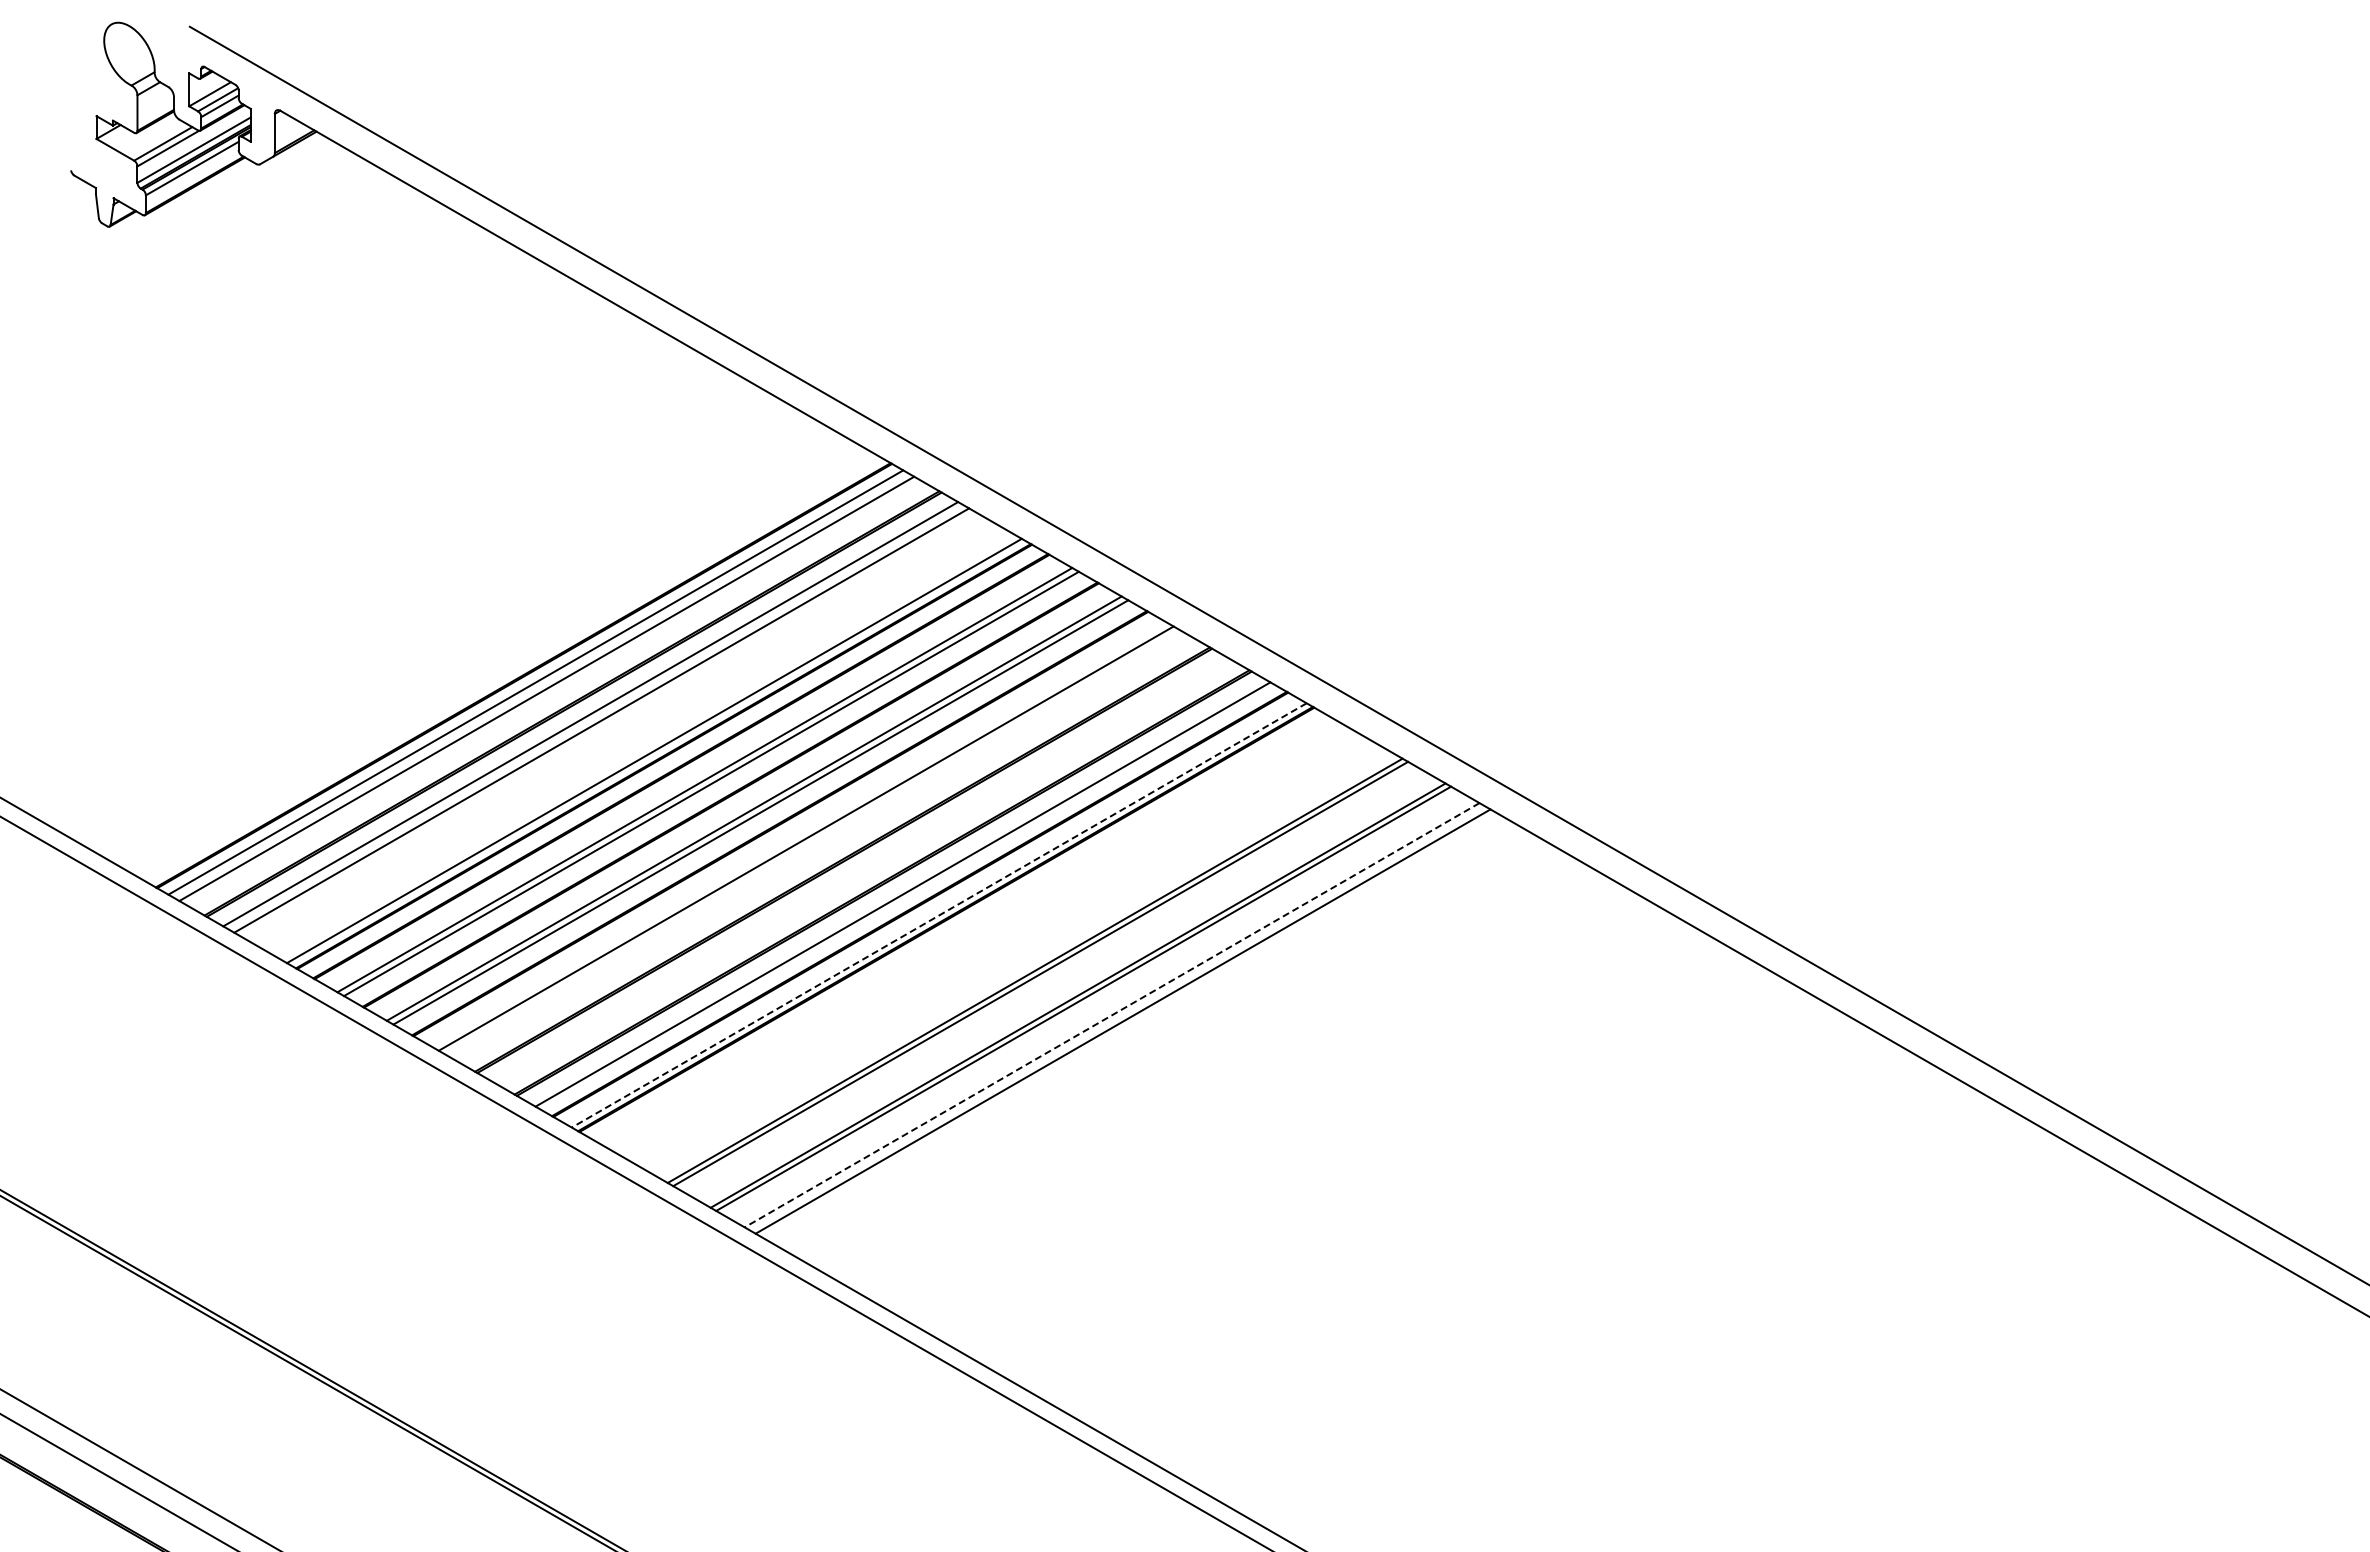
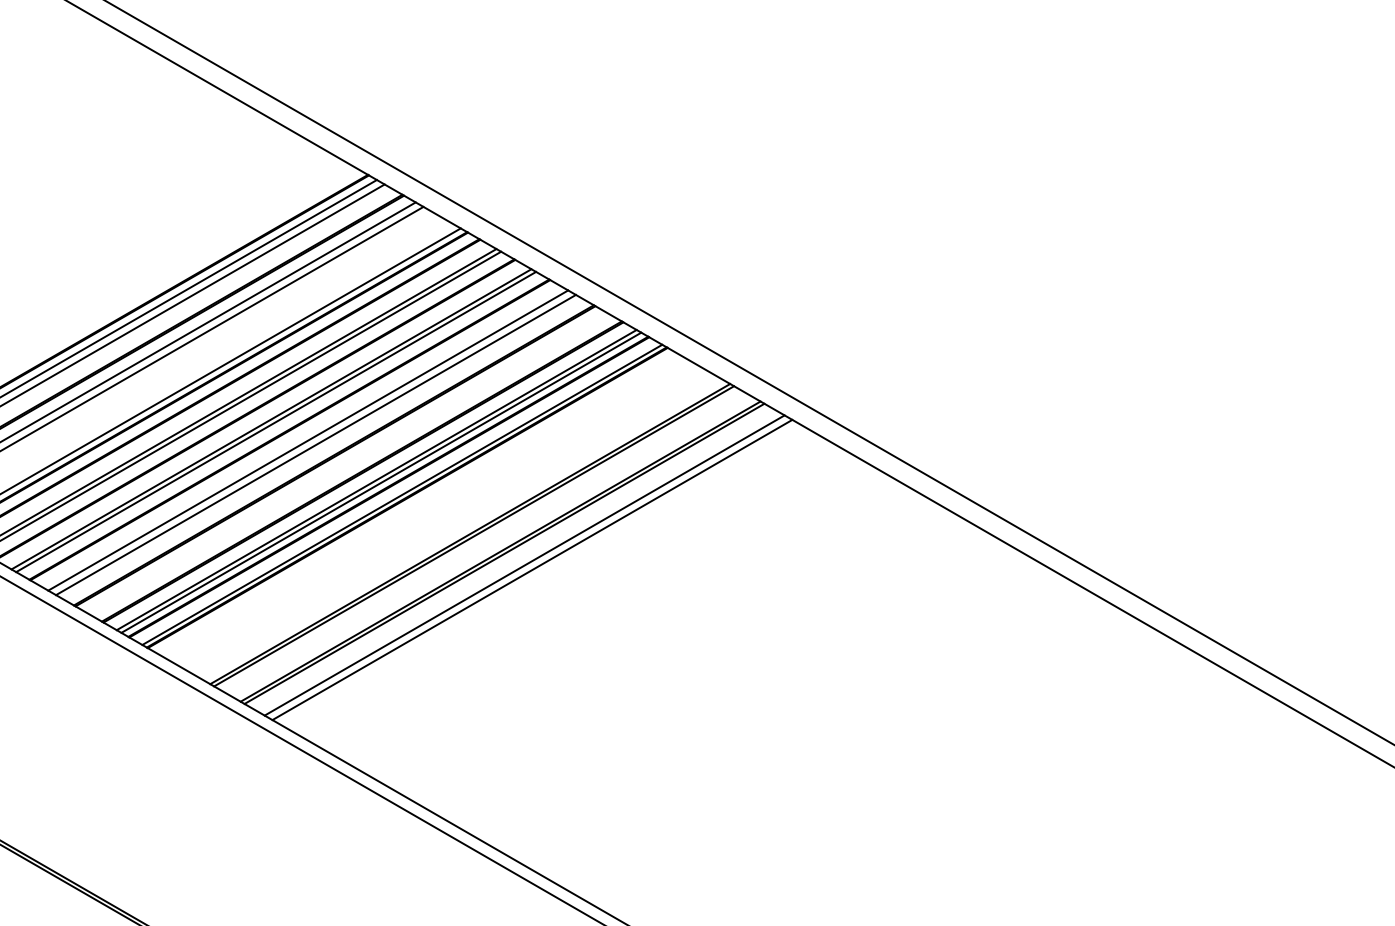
line: (816, 844) -> (315, 444), added
line: (909, 898) -> (381, 482), added
line: (938, 915) -> (401, 494), dashed -> solid
line: (1111, 1015) -> (524, 565), dashed -> solid

